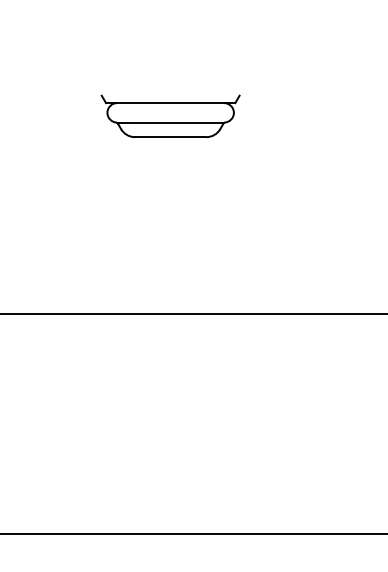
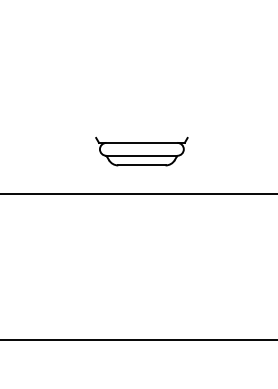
part: (170, 116) -> (141, 151), moved

